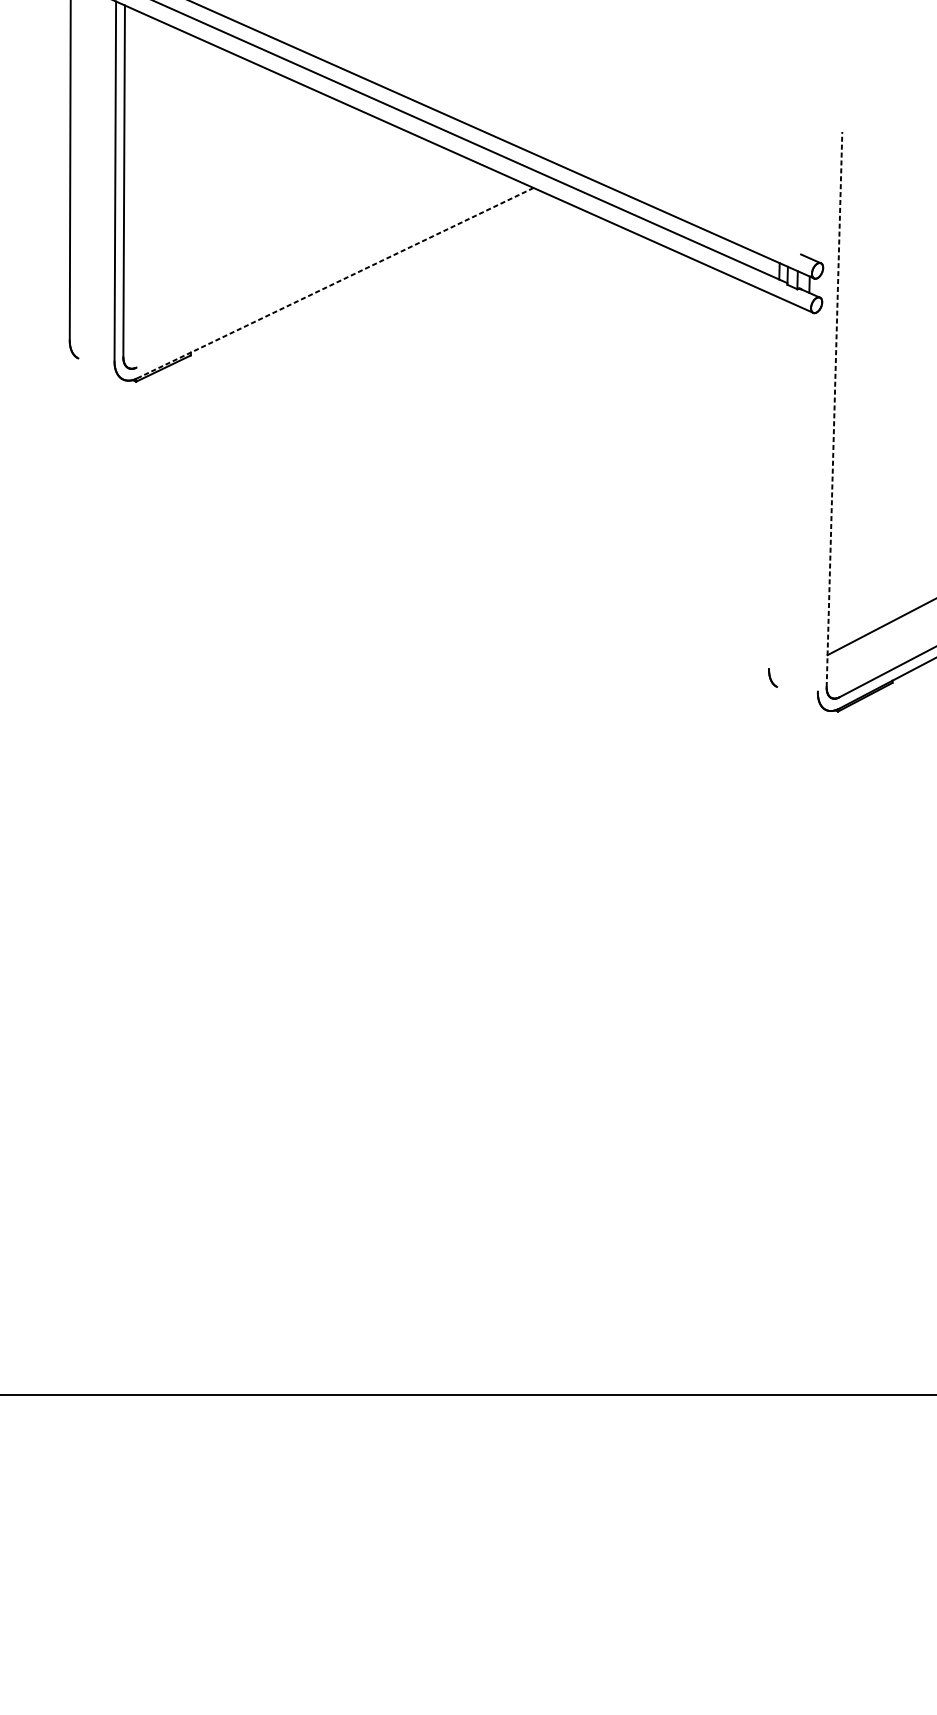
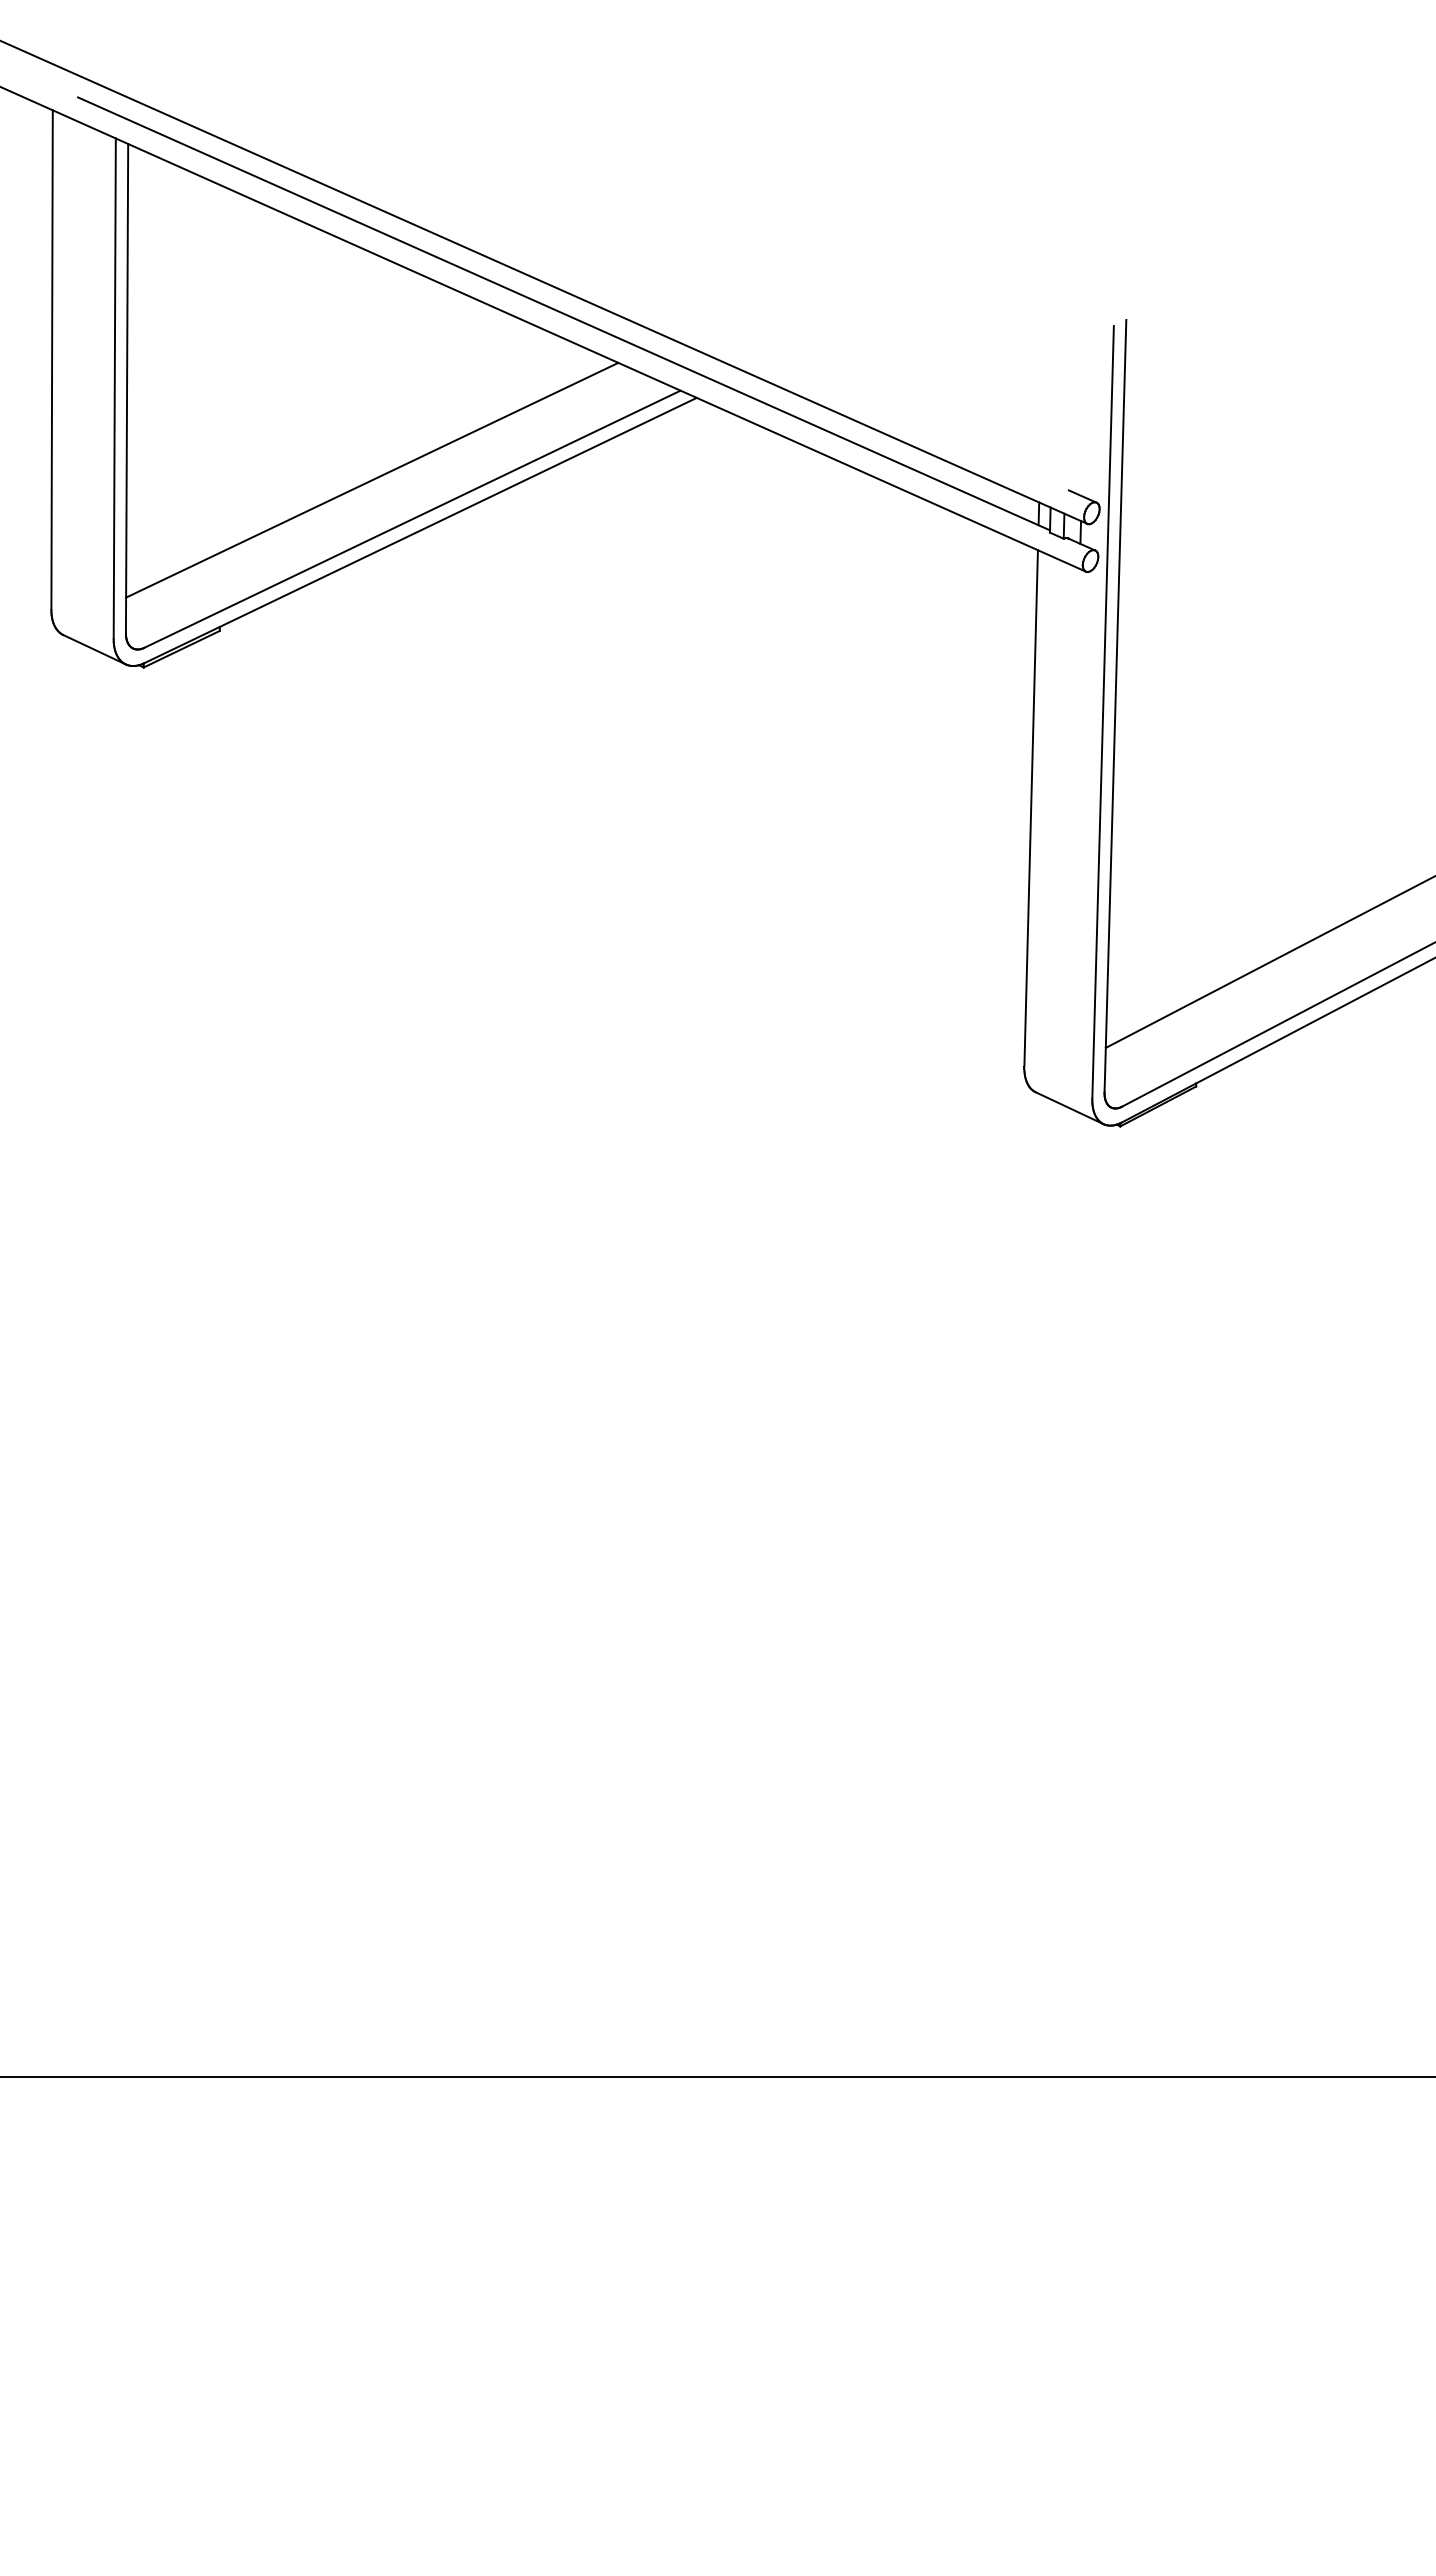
line: (300, 246) -> (372, 479), added
line: (329, 274) -> (412, 518), added
line: (335, 283) -> (420, 530), dashed -> solid
line: (100, 368) -> (94, 649), added
line: (834, 409) -> (1115, 705), dashed -> solid
line: (825, 414) -> (1102, 712), added
line: (773, 483) -> (1030, 808), added
line: (801, 698) -> (1069, 1108), added

